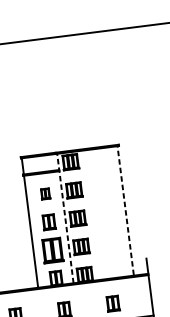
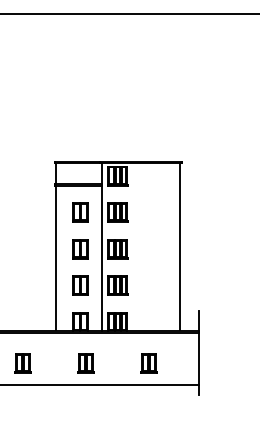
part: (45, 193) -> (80, 212), size x1.43
line: (125, 210) -> (179, 246), dashed -> solid
line: (65, 218) -> (101, 247), dashed -> solid
part: (52, 250) -> (80, 285), size x0.62

